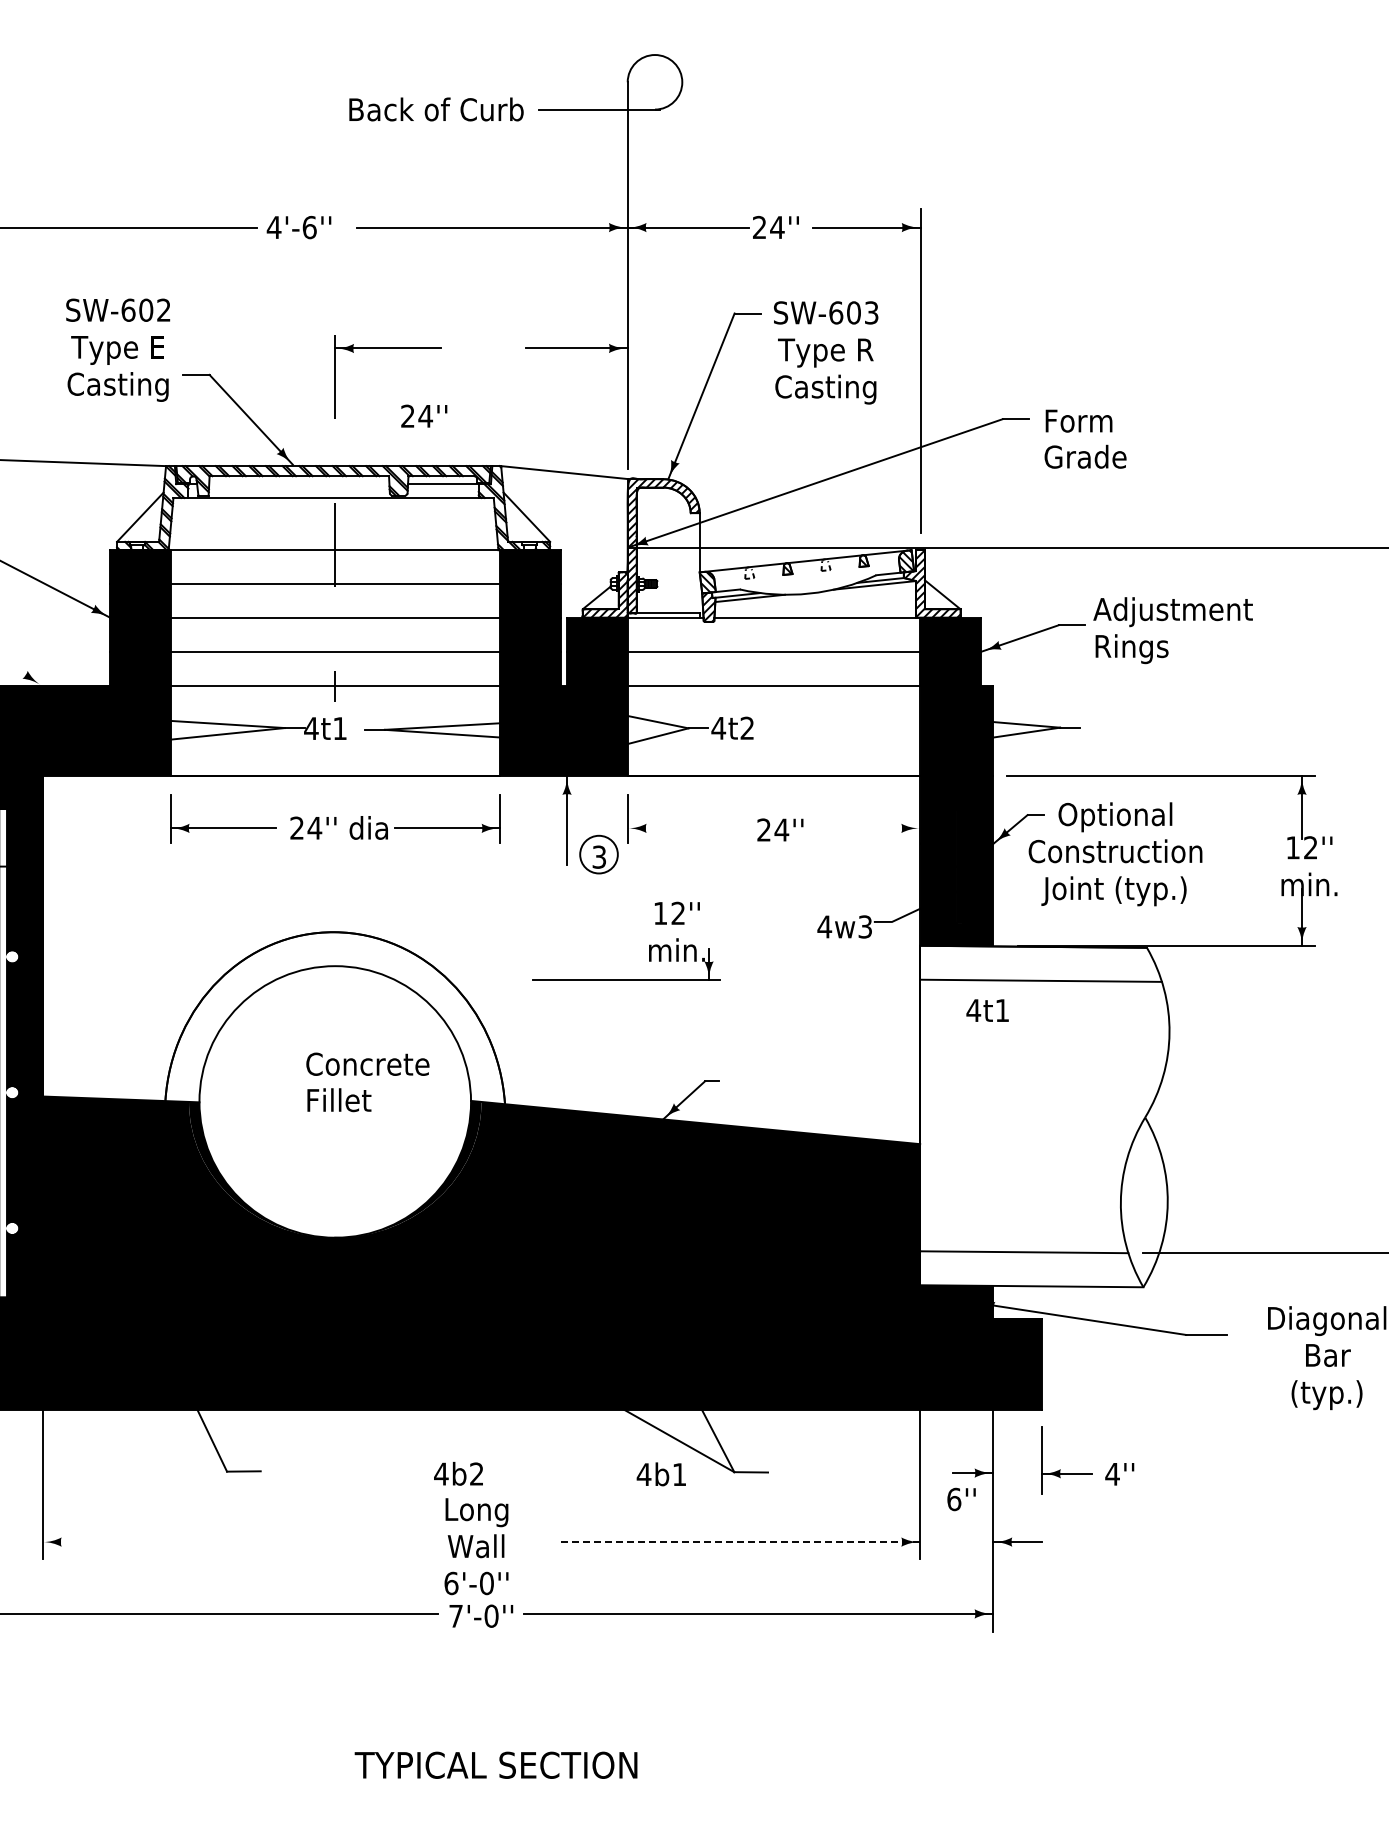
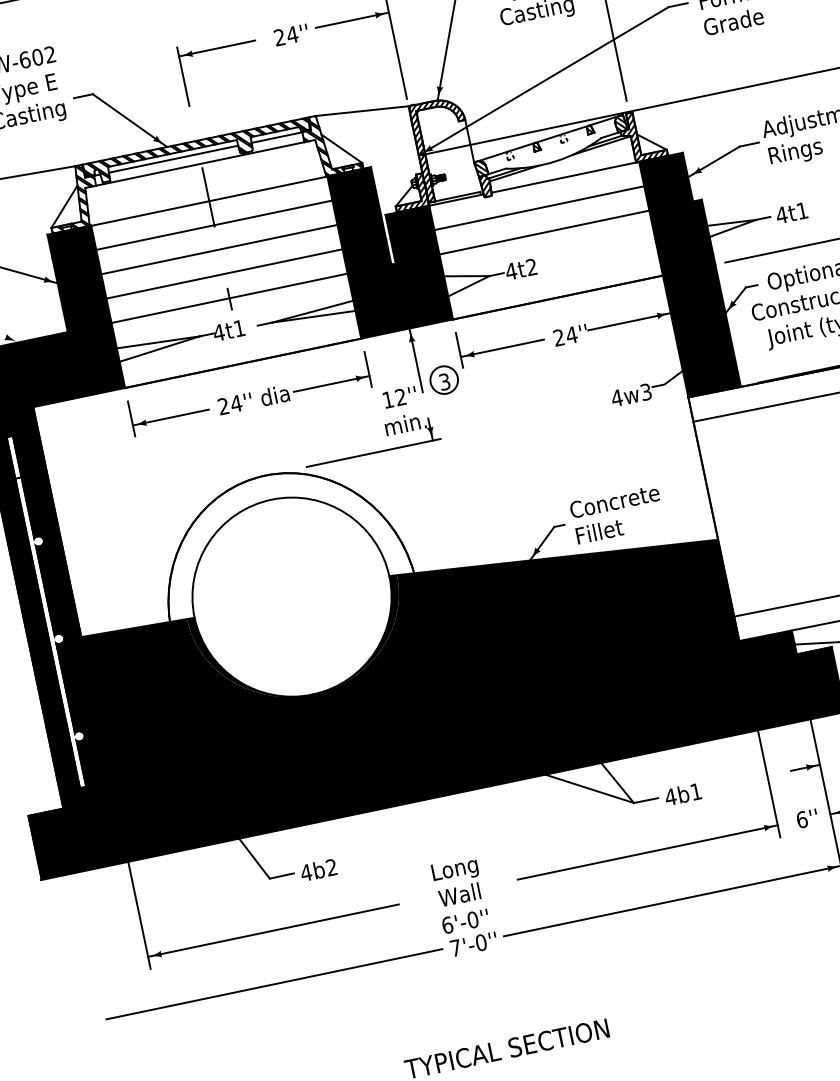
text: (424, 415) -> (291, 34), moved
line: (299, 484) -> (173, 159), added
line: (685, 828) -> (502, 348), added
line: (862, 828) -> (629, 321), added
part: (649, 944) -> (384, 423), moved
text: (987, 1010) -> (791, 213), moved
text: (367, 1082) -> (617, 514), moved
text: (458, 1473) -> (318, 869), moved
text: (660, 1474) -> (682, 794), moved
text: (961, 1499) -> (807, 818), moved
line: (217, 1542) -> (273, 930), added
line: (738, 1542) -> (647, 852), dashed -> solid

